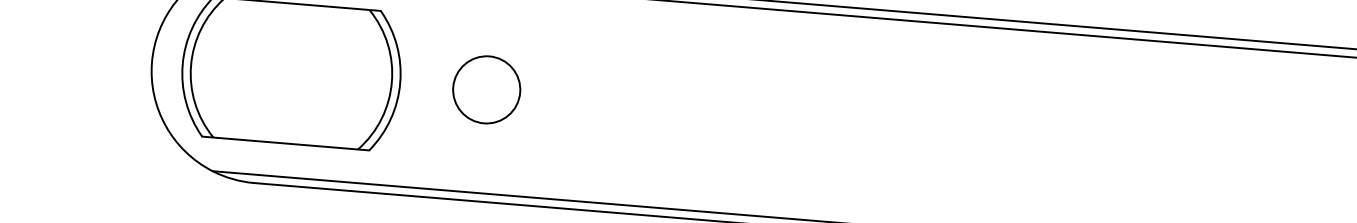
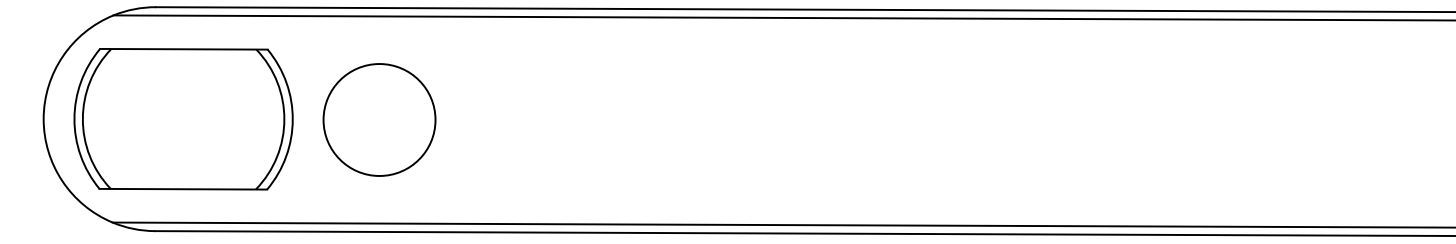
circle: (486, 89) -> (379, 119), size x1.67

